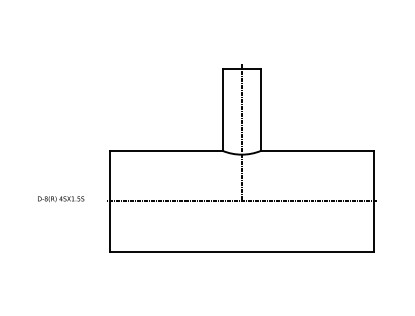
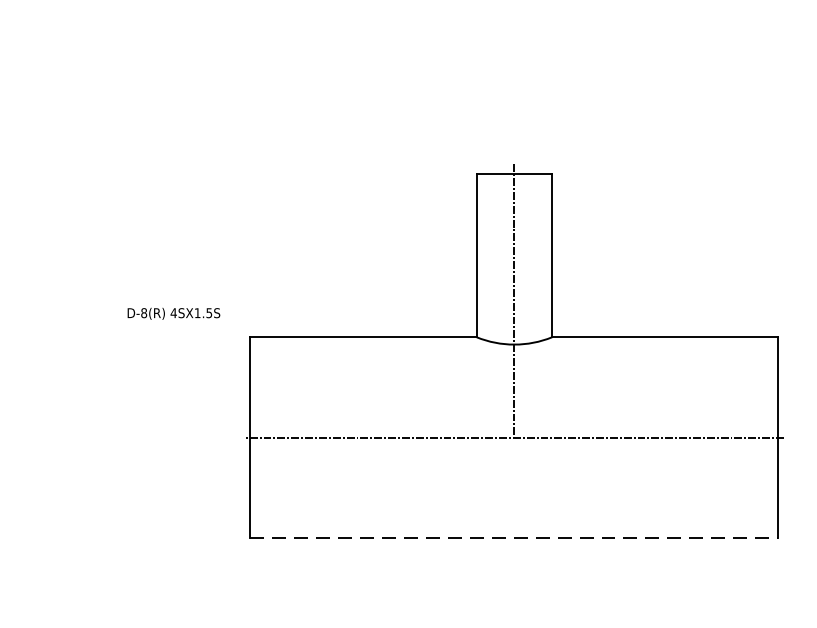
text: (61, 199) -> (174, 314), moved
line: (242, 251) -> (515, 537), solid -> dashed

